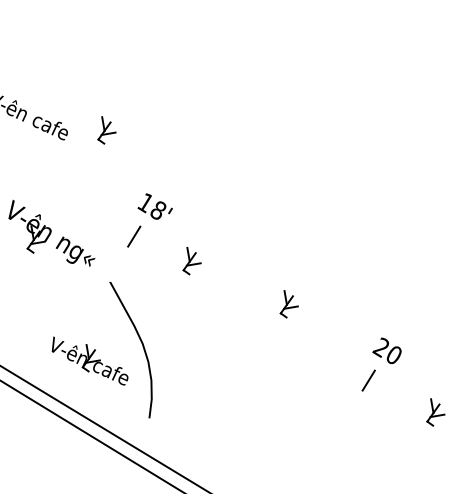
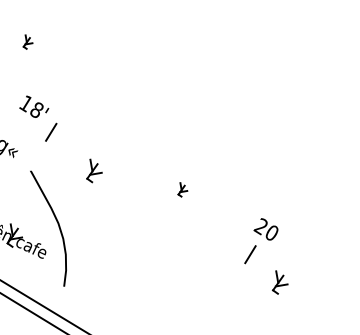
part: (106, 130) -> (27, 42), size x0.6
text: (154, 206) -> (33, 106), moved
part: (191, 261) -> (93, 171), moved
part: (288, 304) -> (182, 189), size x0.6
part: (435, 412) -> (279, 282), moved

